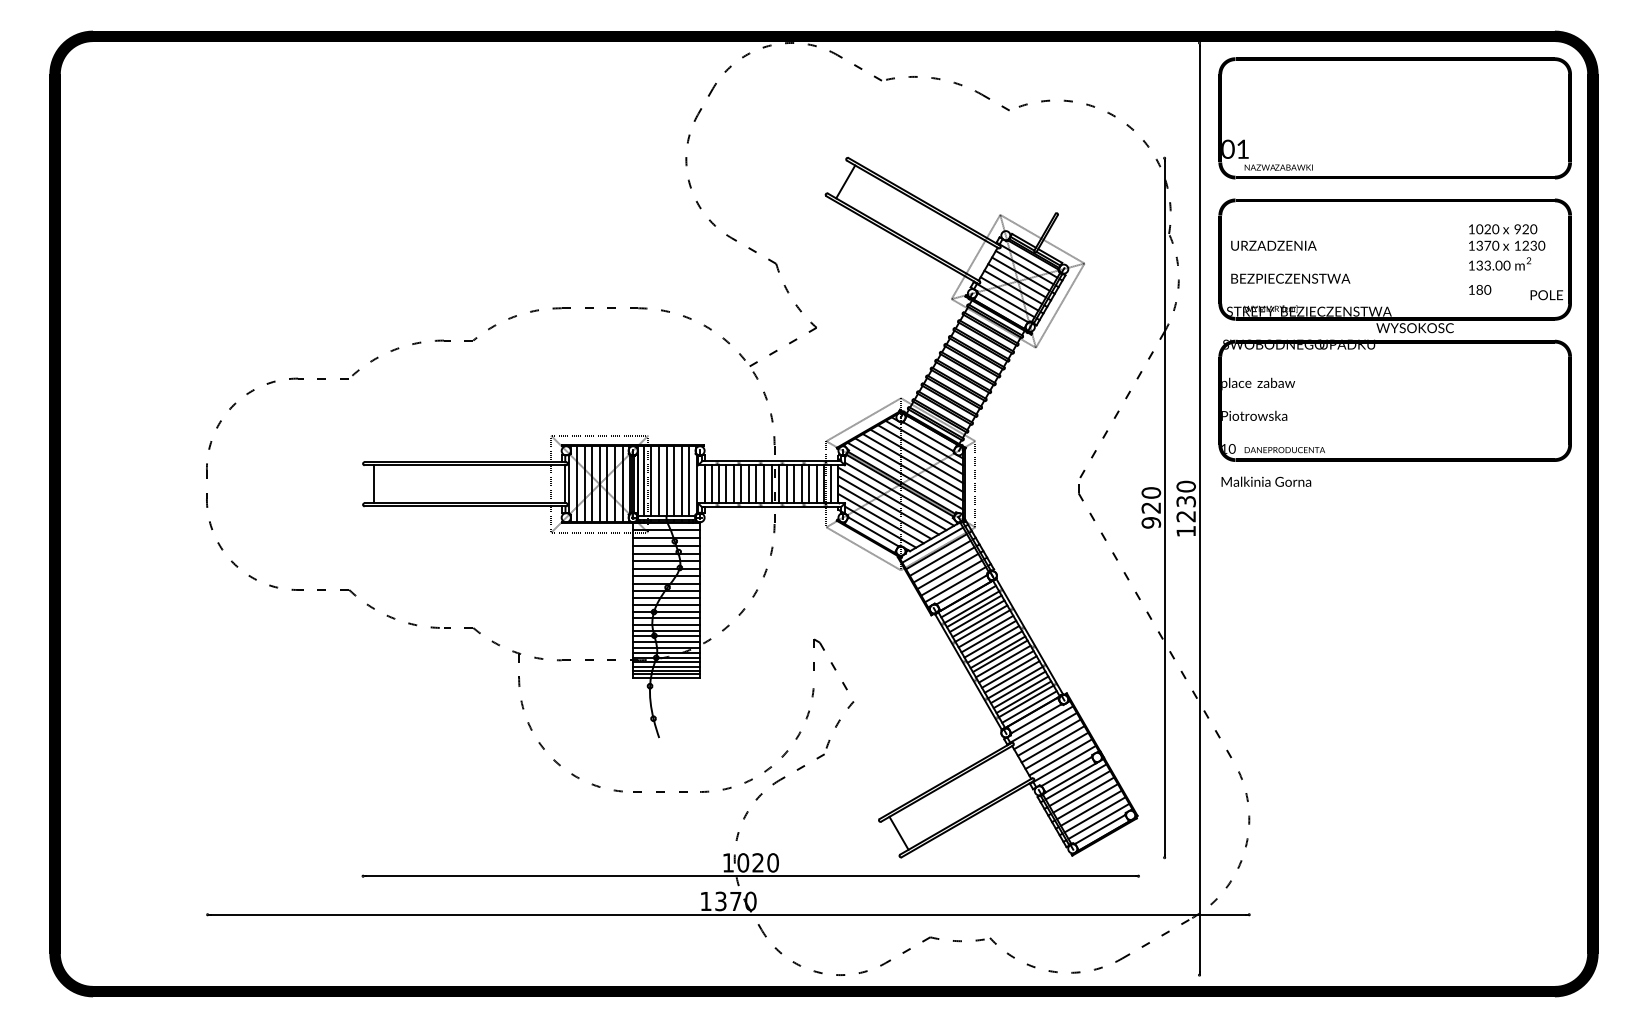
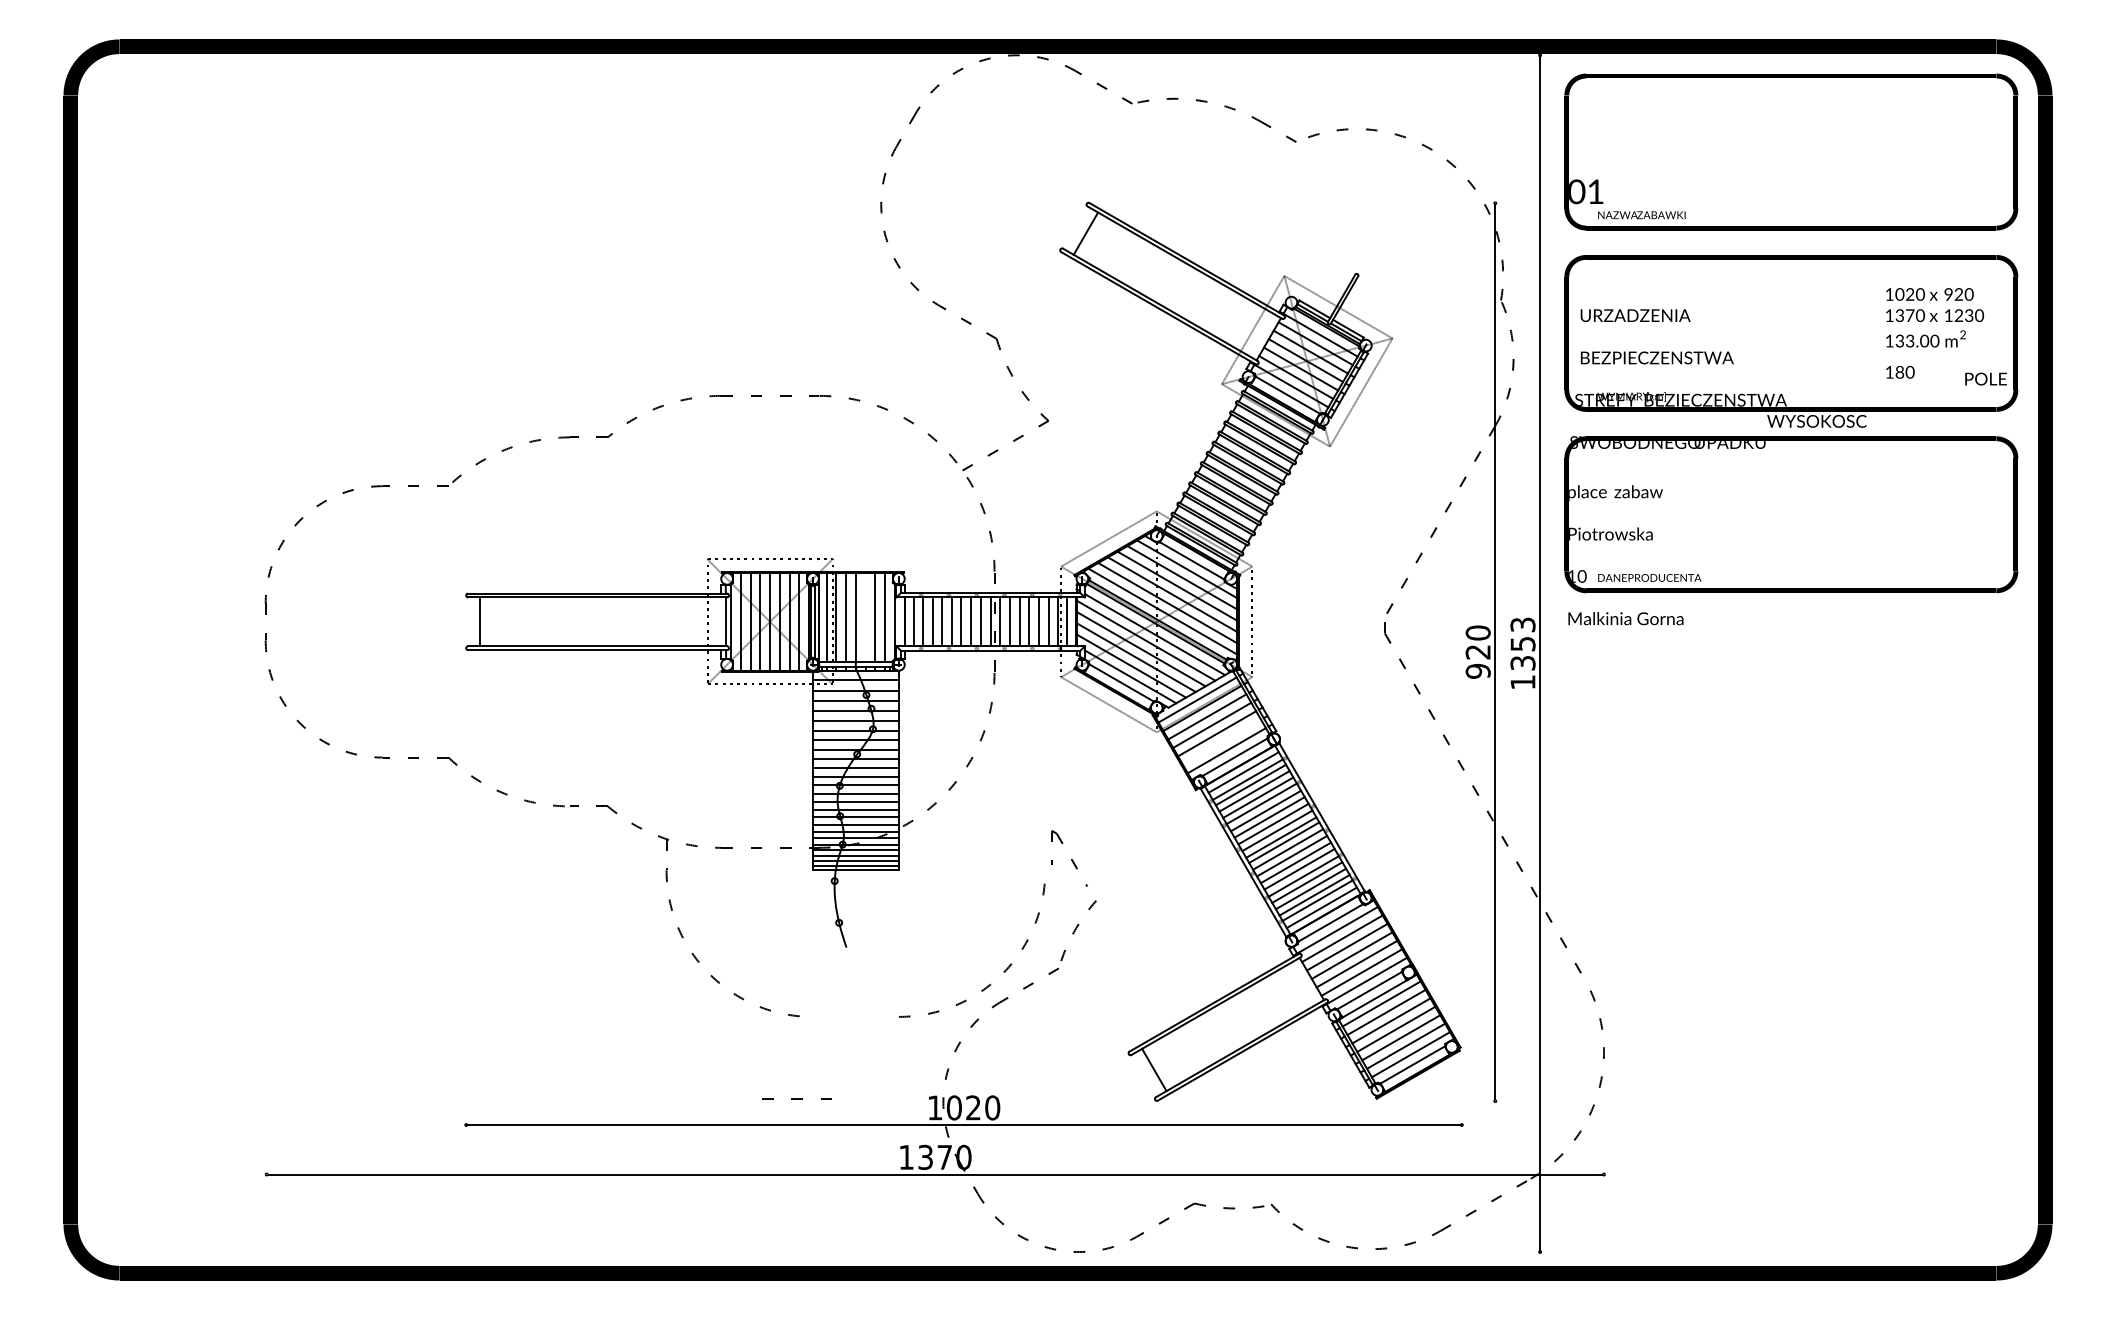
line: (674, 480) -> (865, 617), removed
text: (1185, 501) -> (1522, 643), 1230 -> 1353
line: (951, 577) -> (1221, 741), removed
part: (830, 664) -> (1066, 853), size x0.7
line: (660, 791) -> (796, 1098), moved

